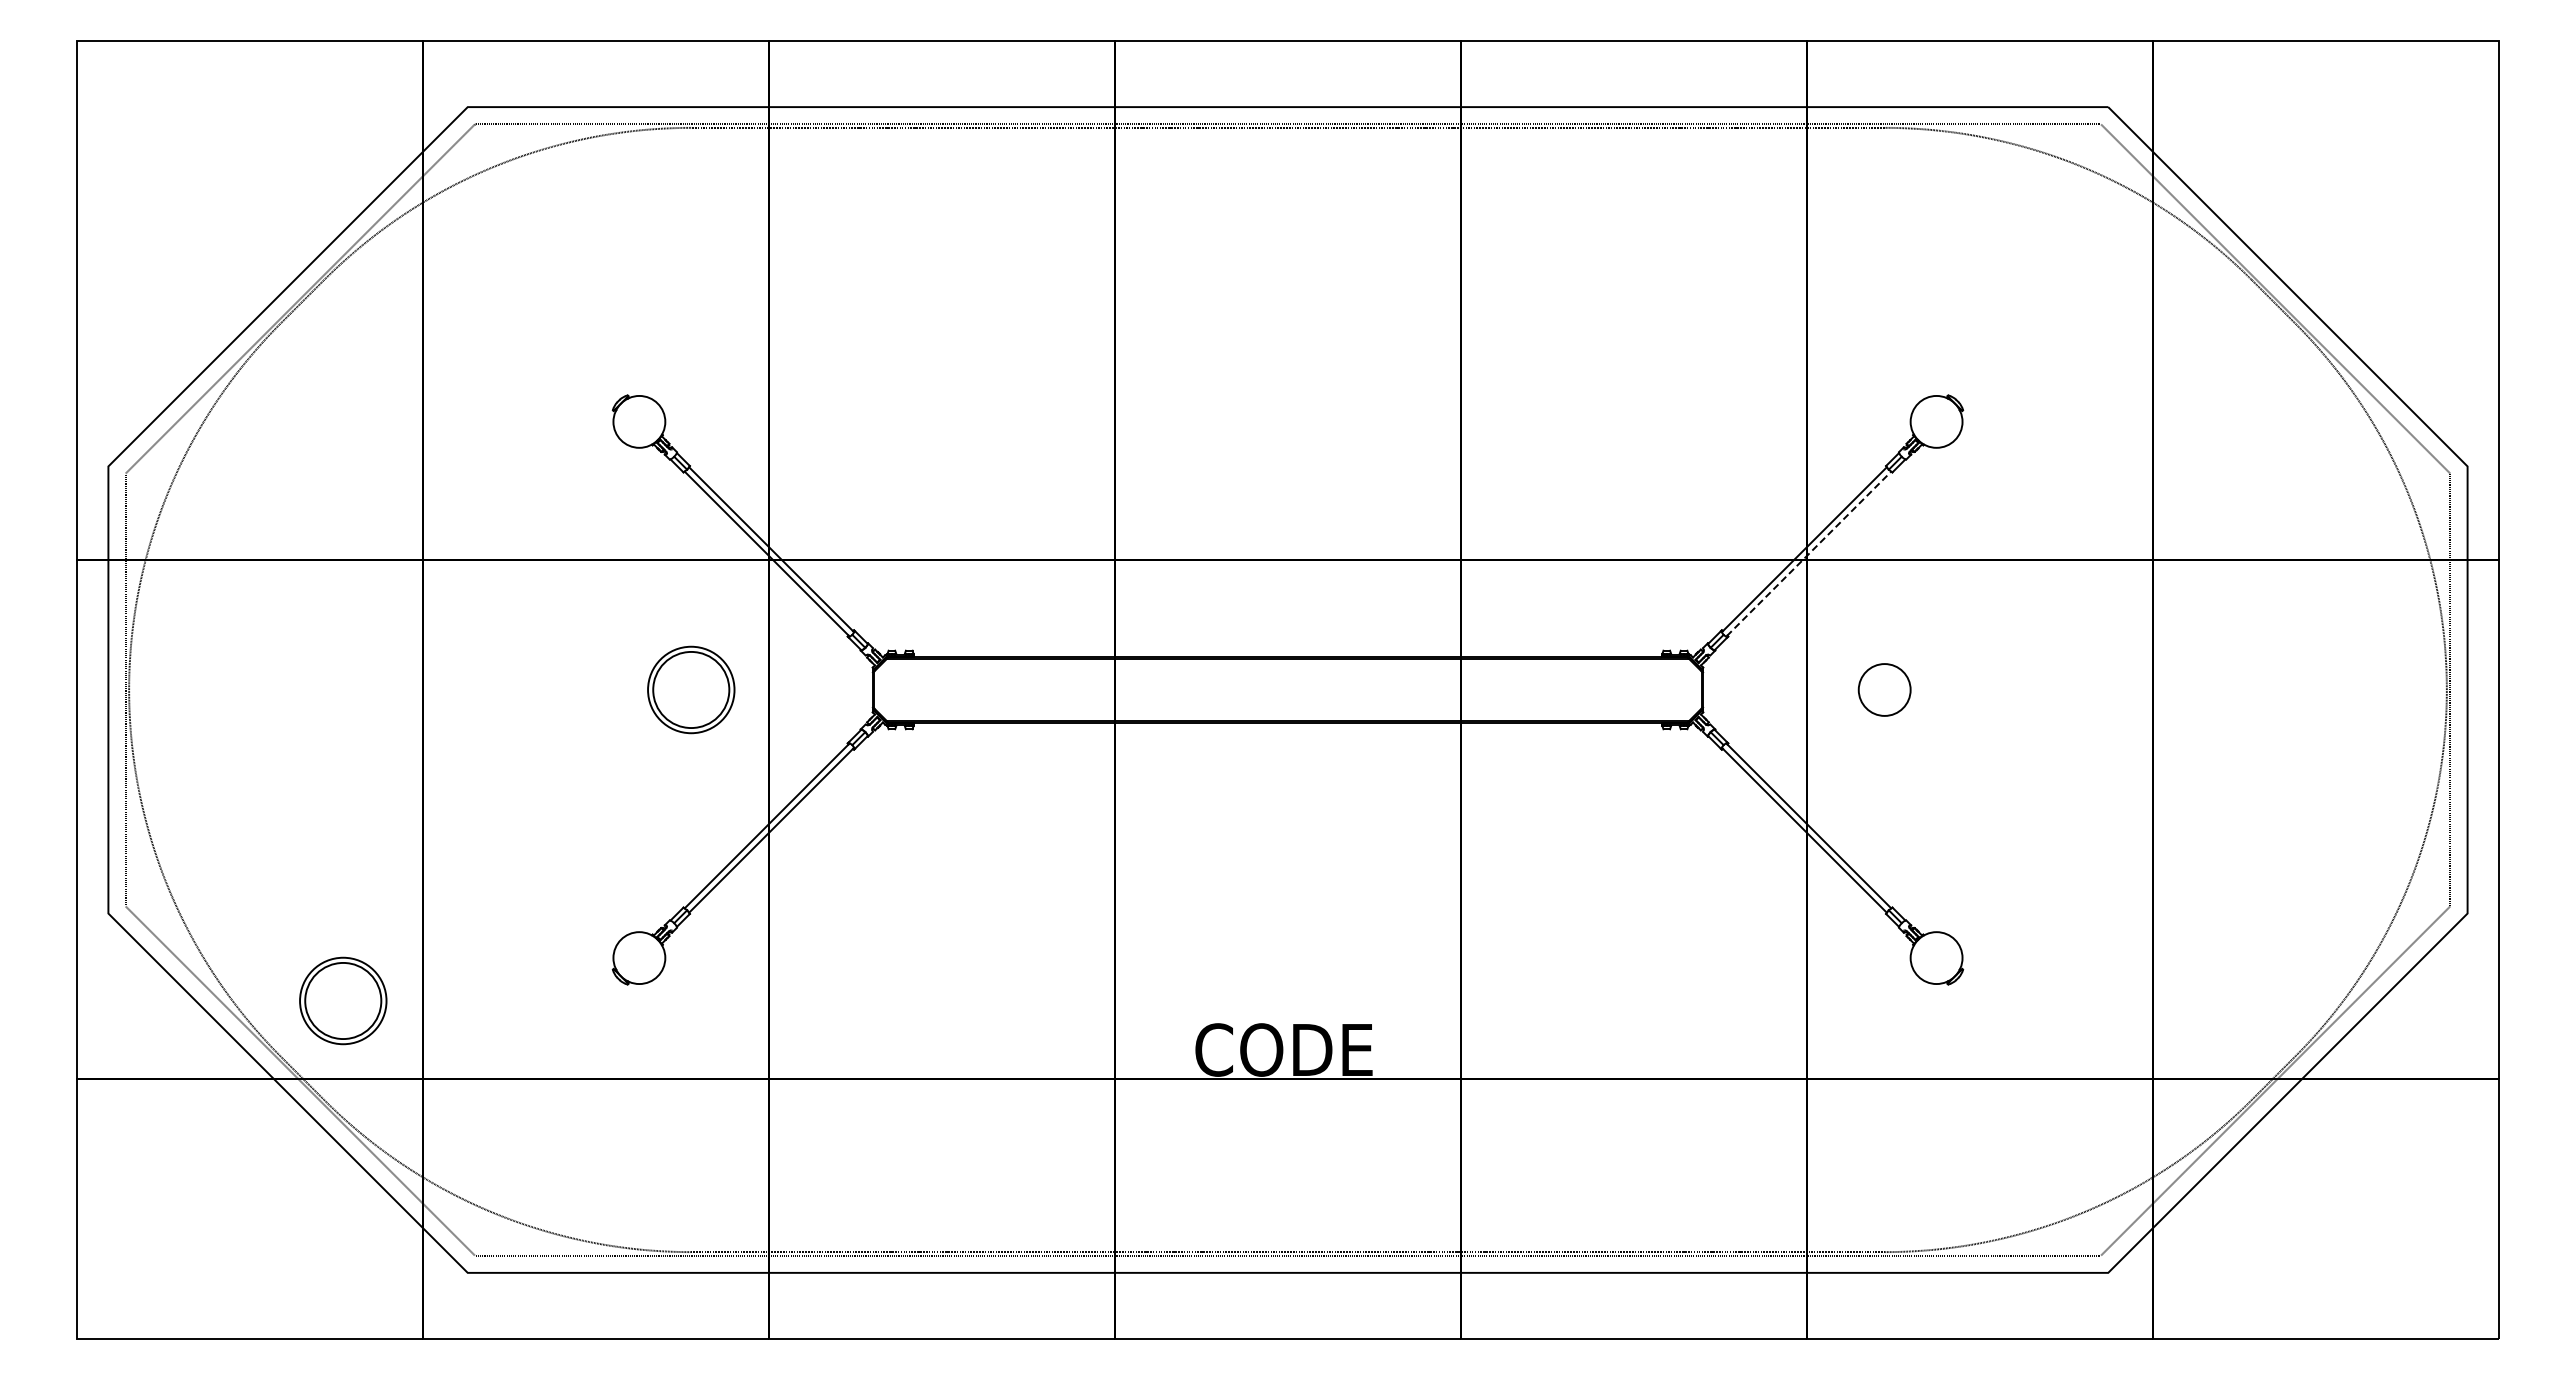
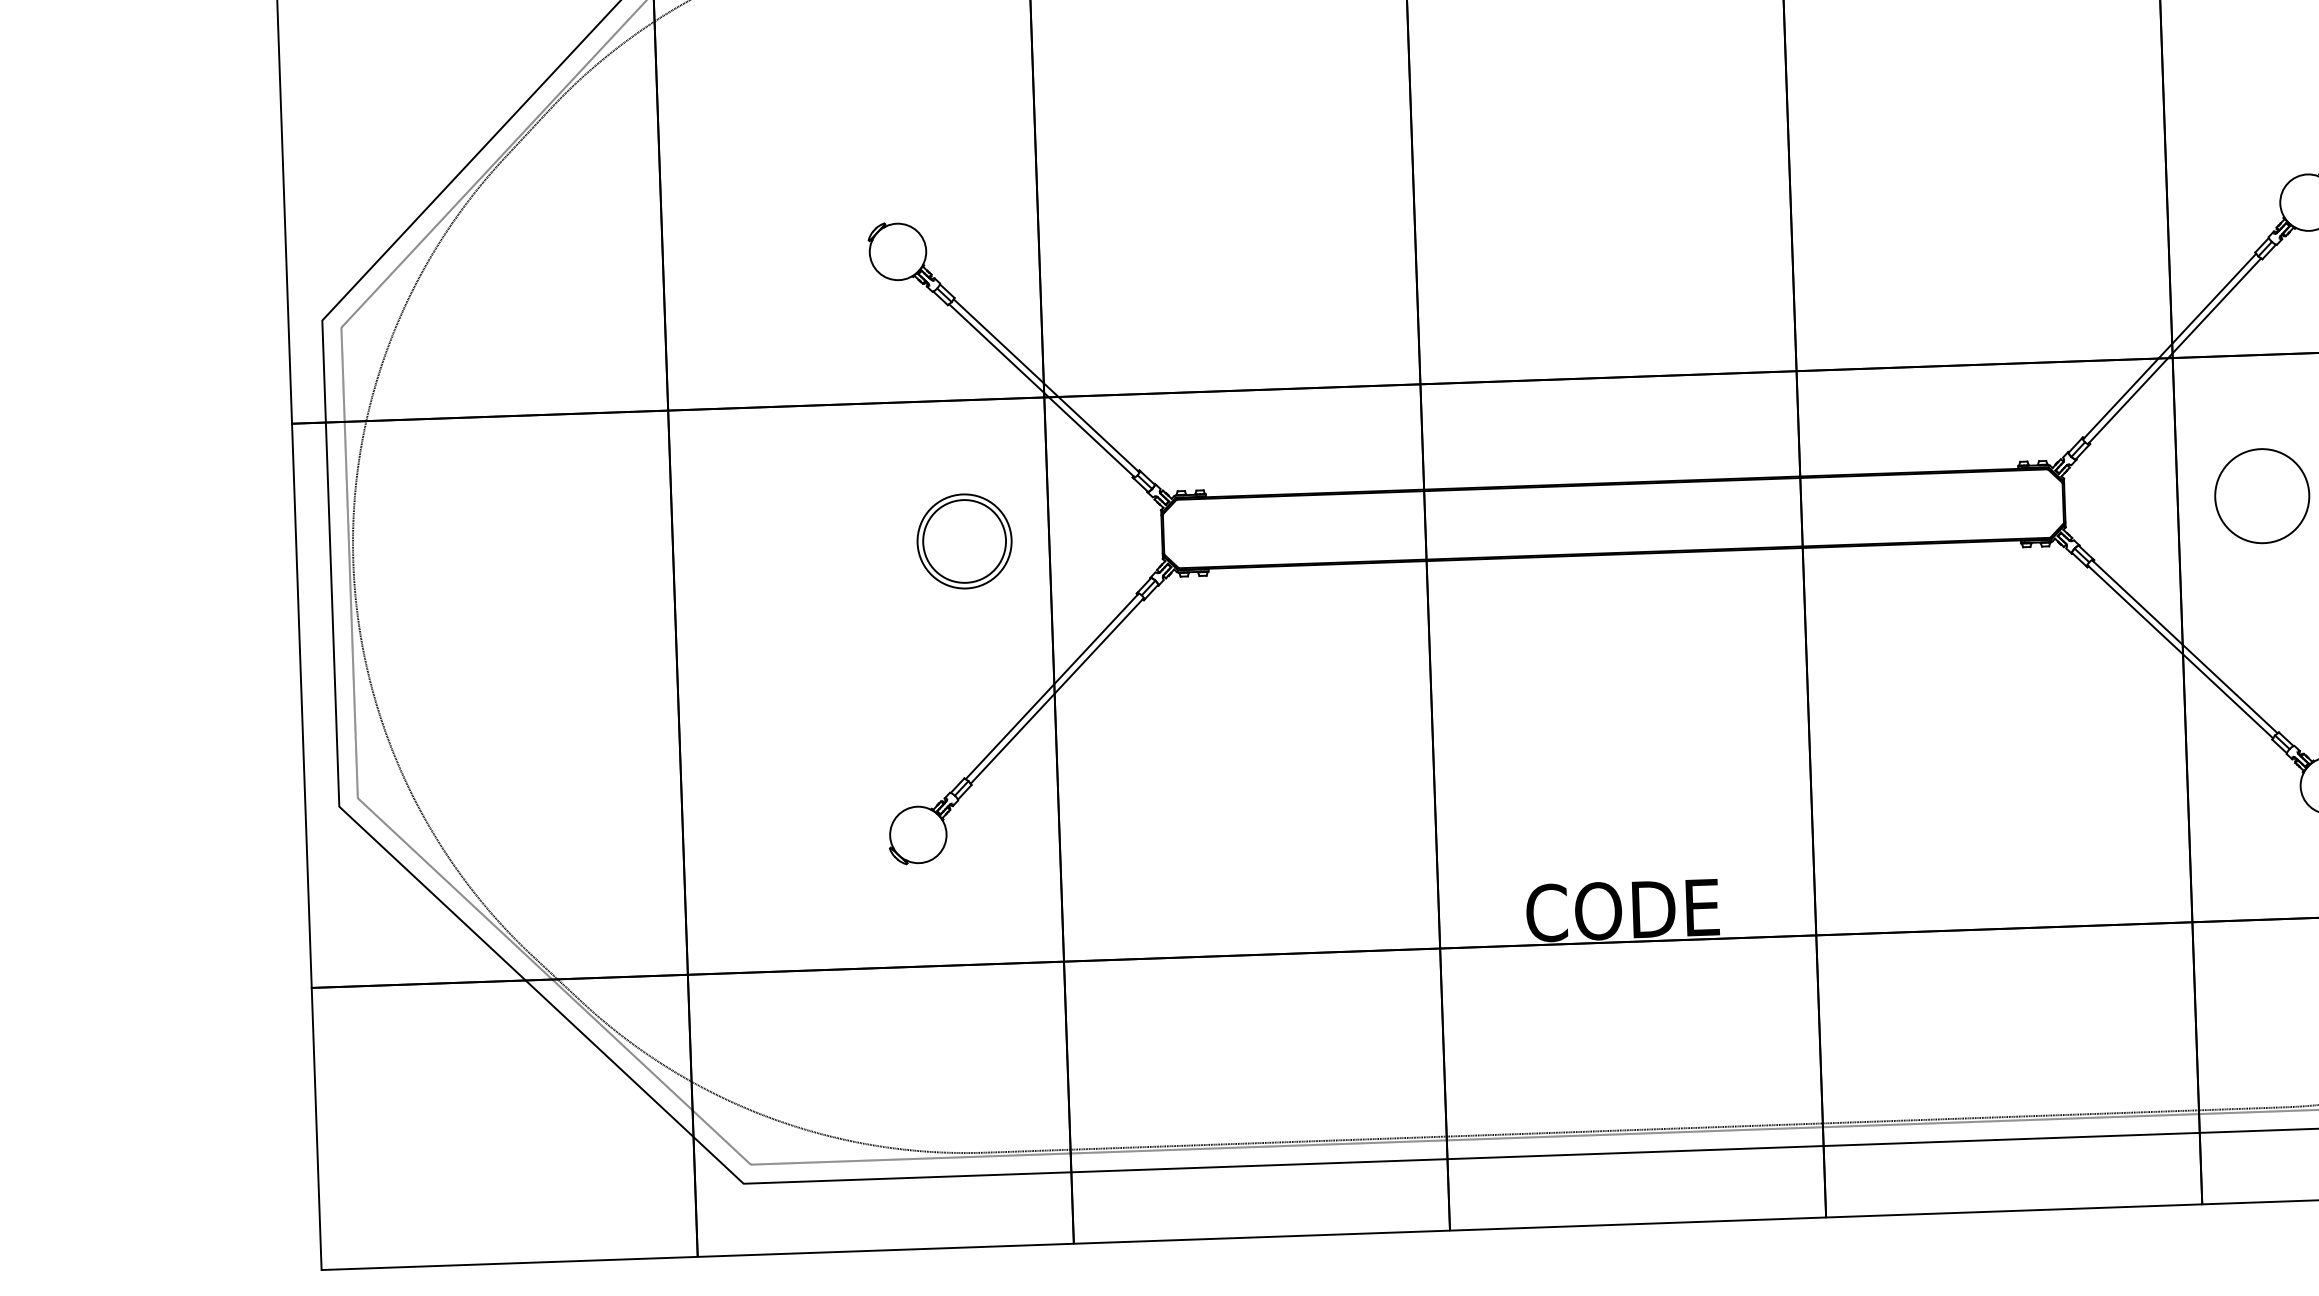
line: (1809, 553) -> (2175, 350), dashed -> solid
circle: (1884, 689) -> (2262, 495), size x1.67
part: (343, 1000) -> (598, 892), removed

